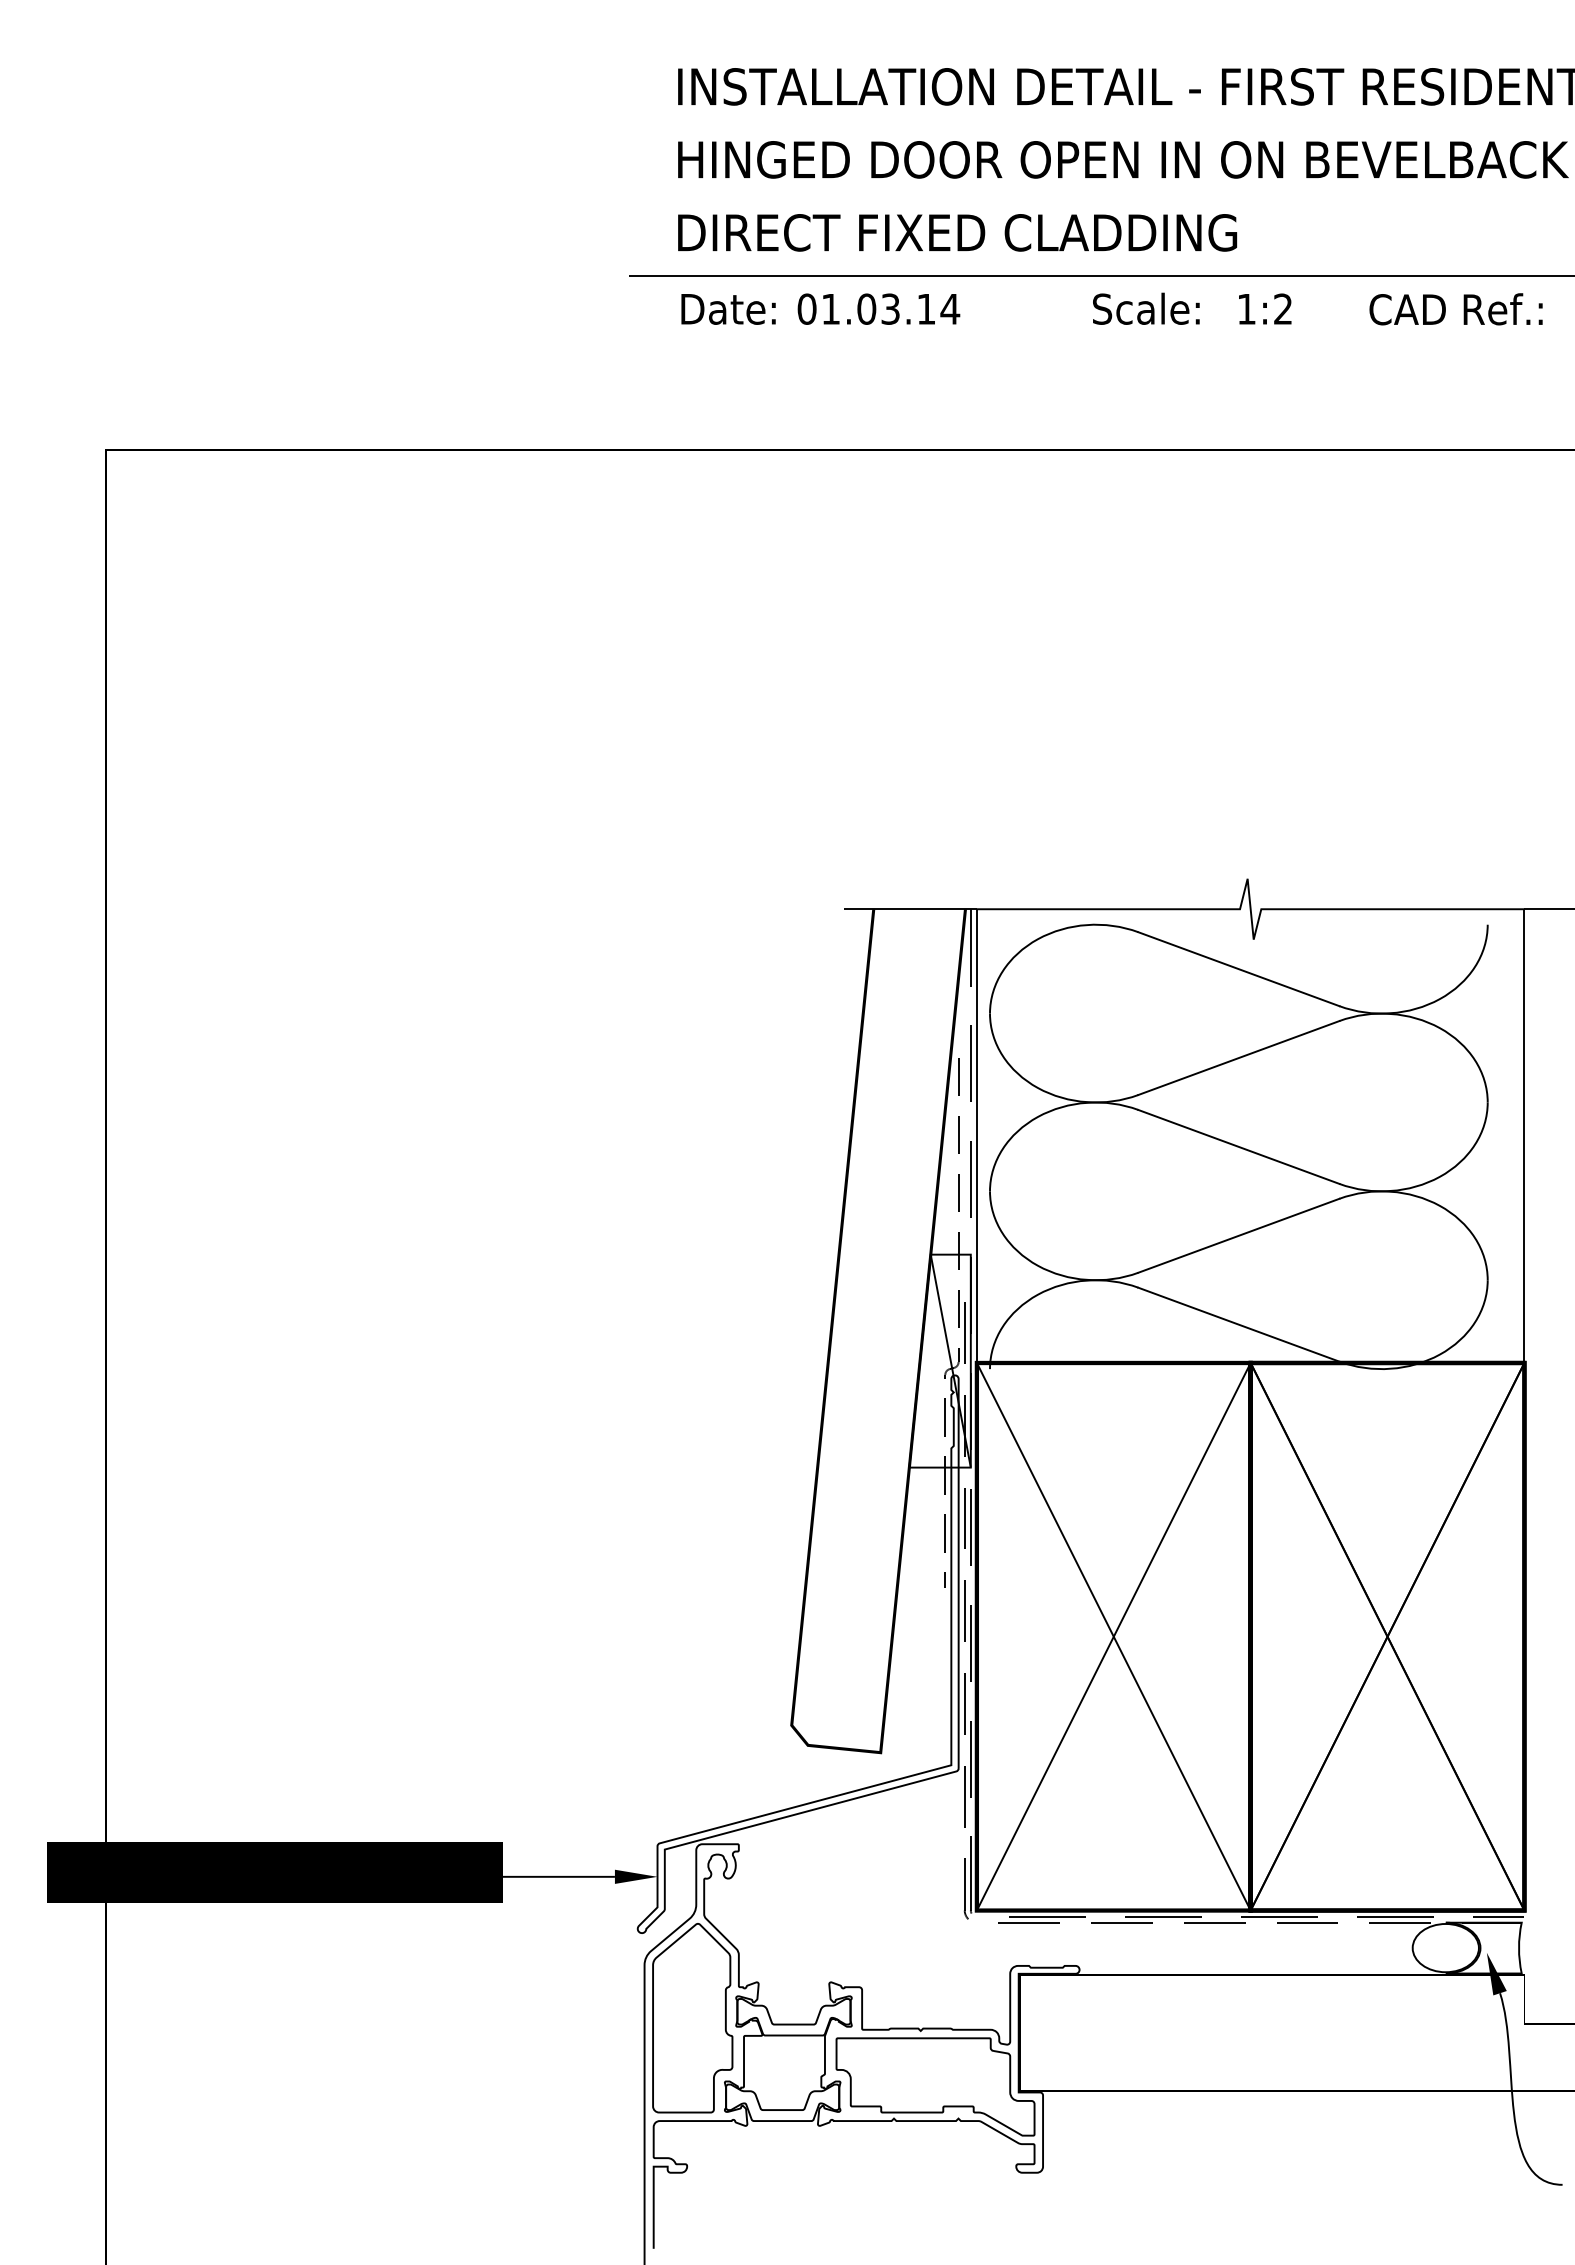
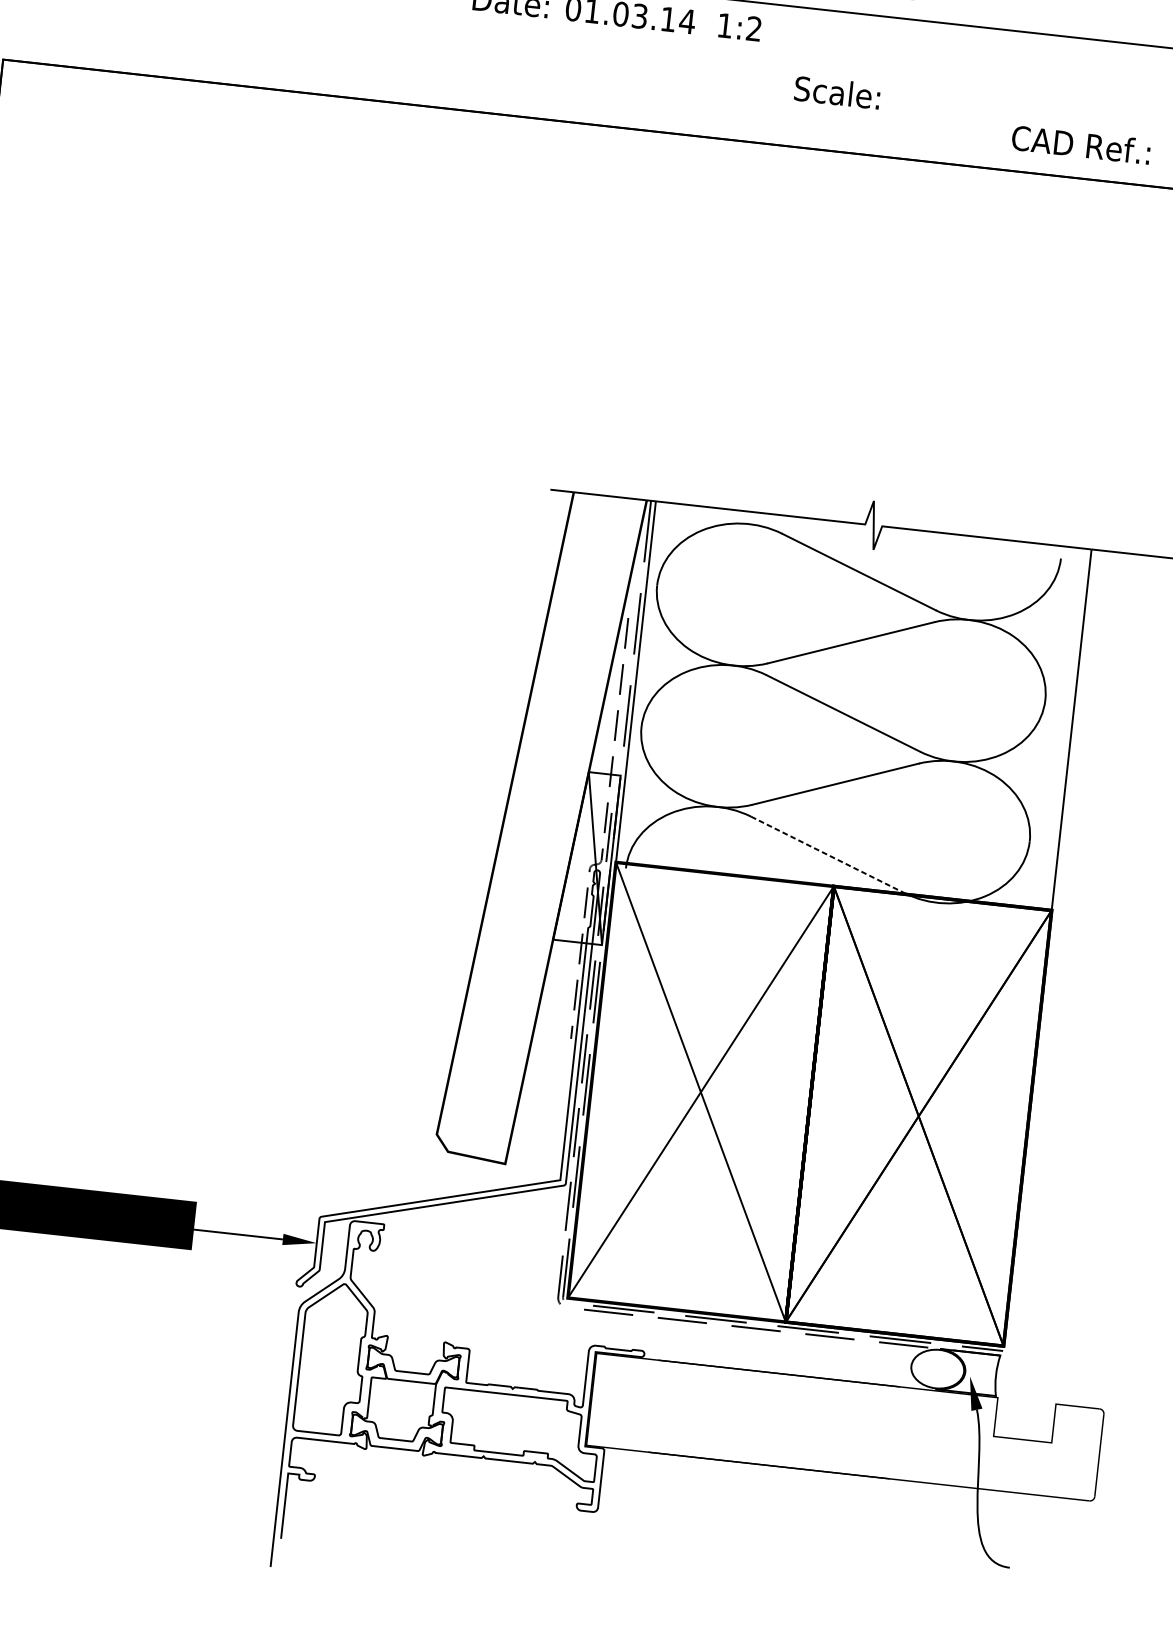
text: (1146, 308) -> (837, 92), moved
text: (1265, 308) -> (740, 26), moved
text: (1455, 309) -> (1080, 144), moved
line: (1239, 1324) -> (828, 854), solid -> dashed

